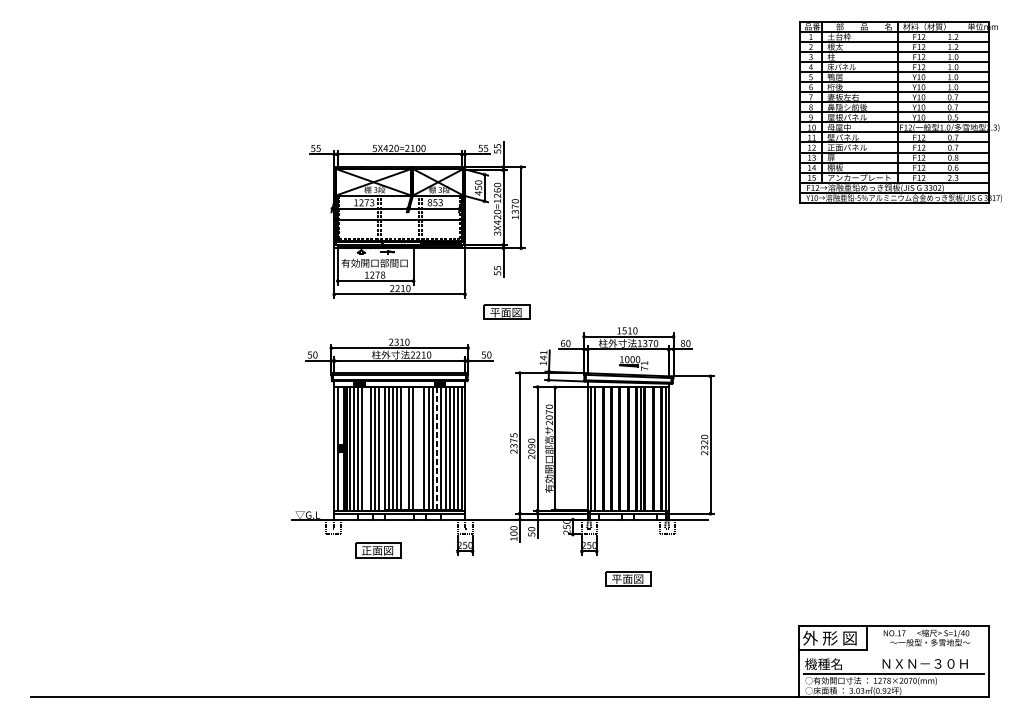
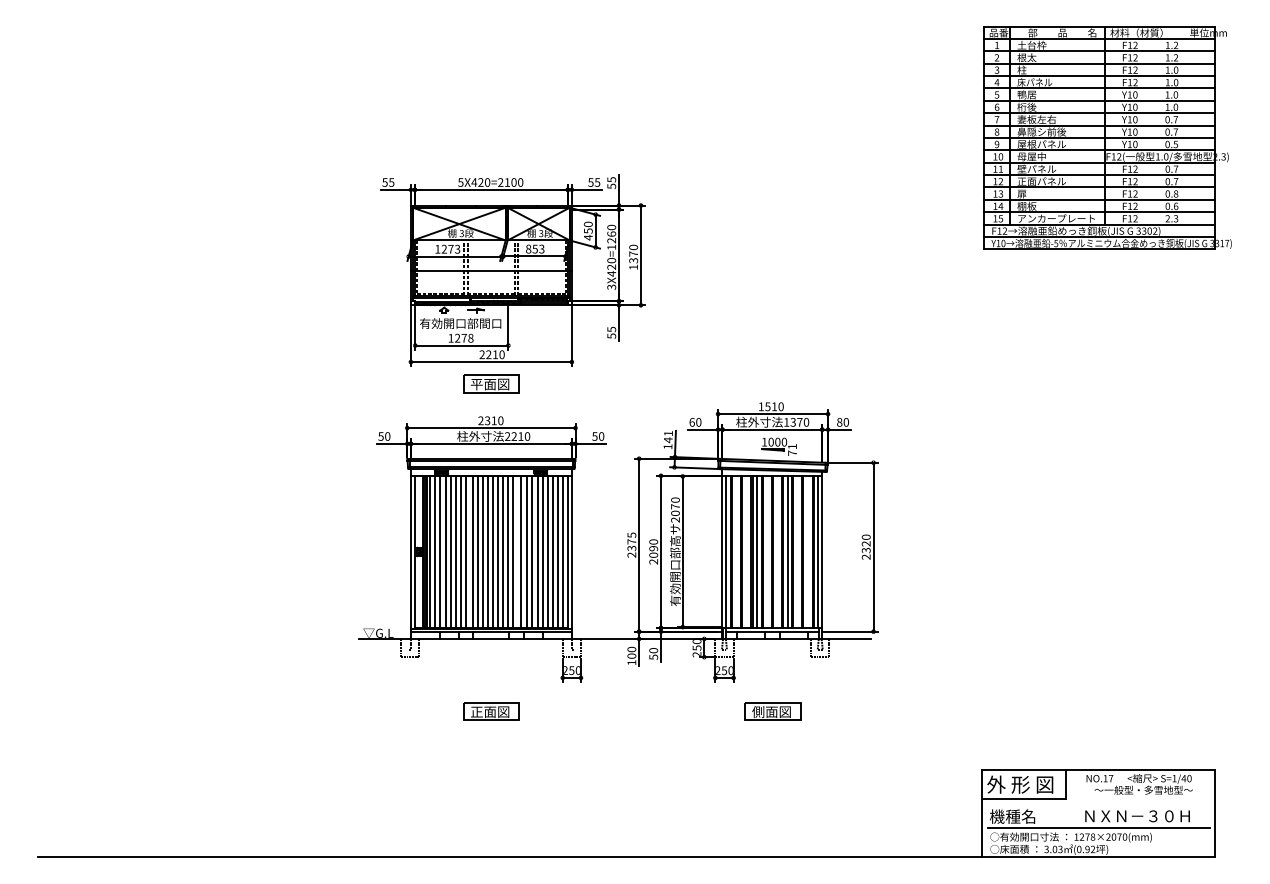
part: (507, 311) -> (491, 383), moved
line: (405, 448) -> (498, 551), added
line: (417, 448) -> (513, 551), added
line: (437, 448) -> (537, 551), dashed -> solid
line: (616, 448) -> (757, 551), added
line: (366, 449) -> (450, 552), added
part: (378, 550) -> (491, 711), moved
text: (616, 579) -> (758, 712), 平面図 -> 側面図

